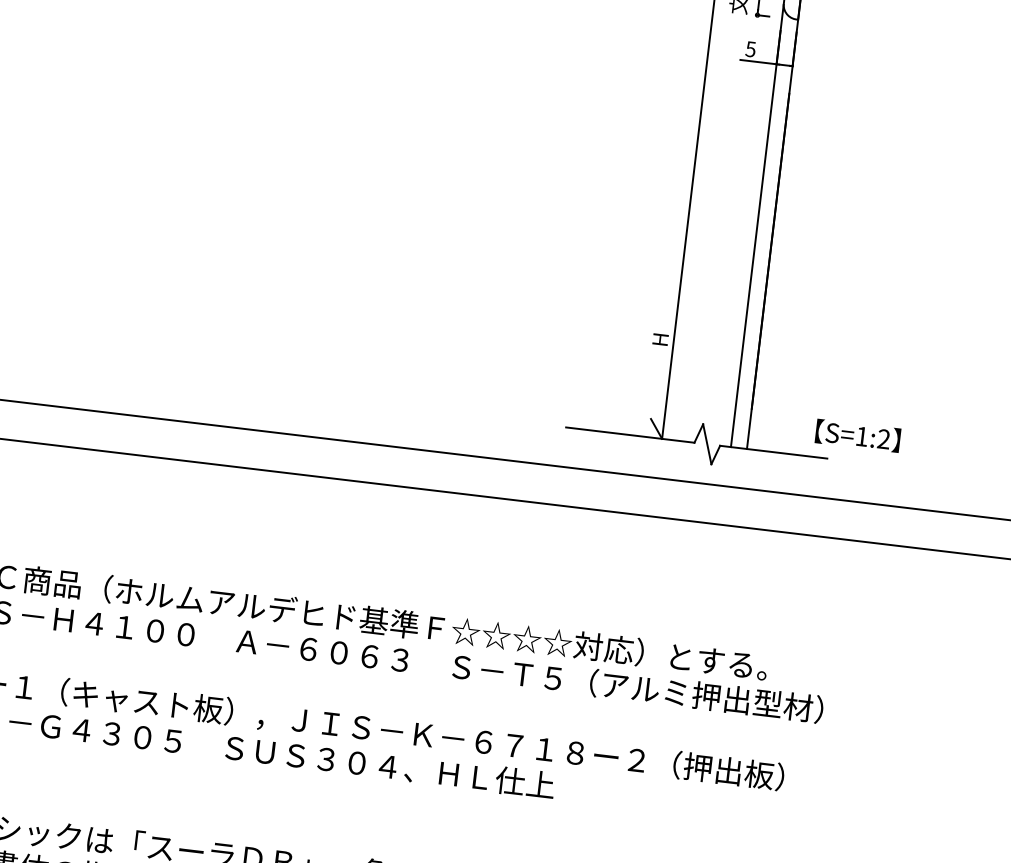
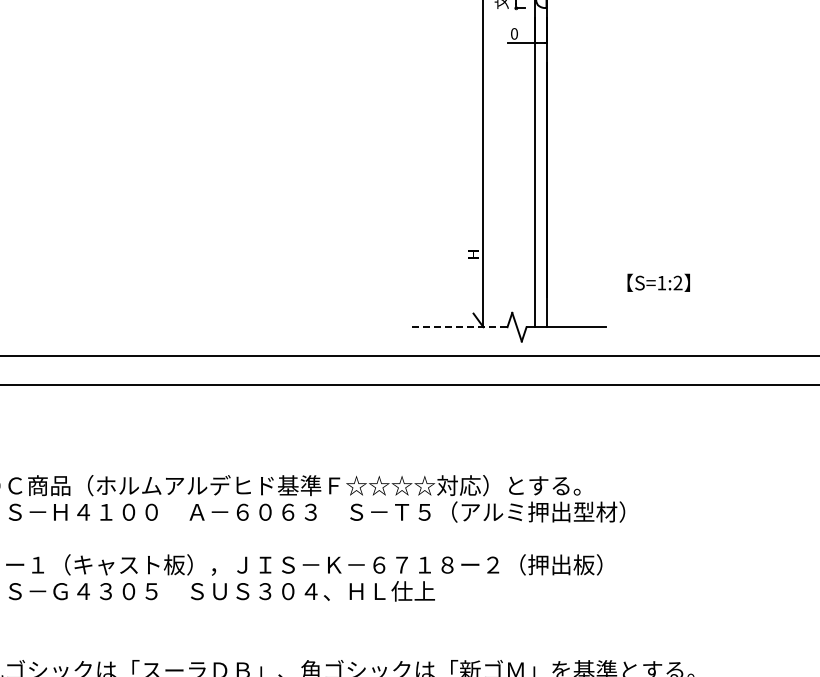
text: (749, 48) -> (513, 33), 5 -> 0
line: (629, 435) -> (459, 327), solid -> dashed
text: (857, 435) -> (658, 282), moved

